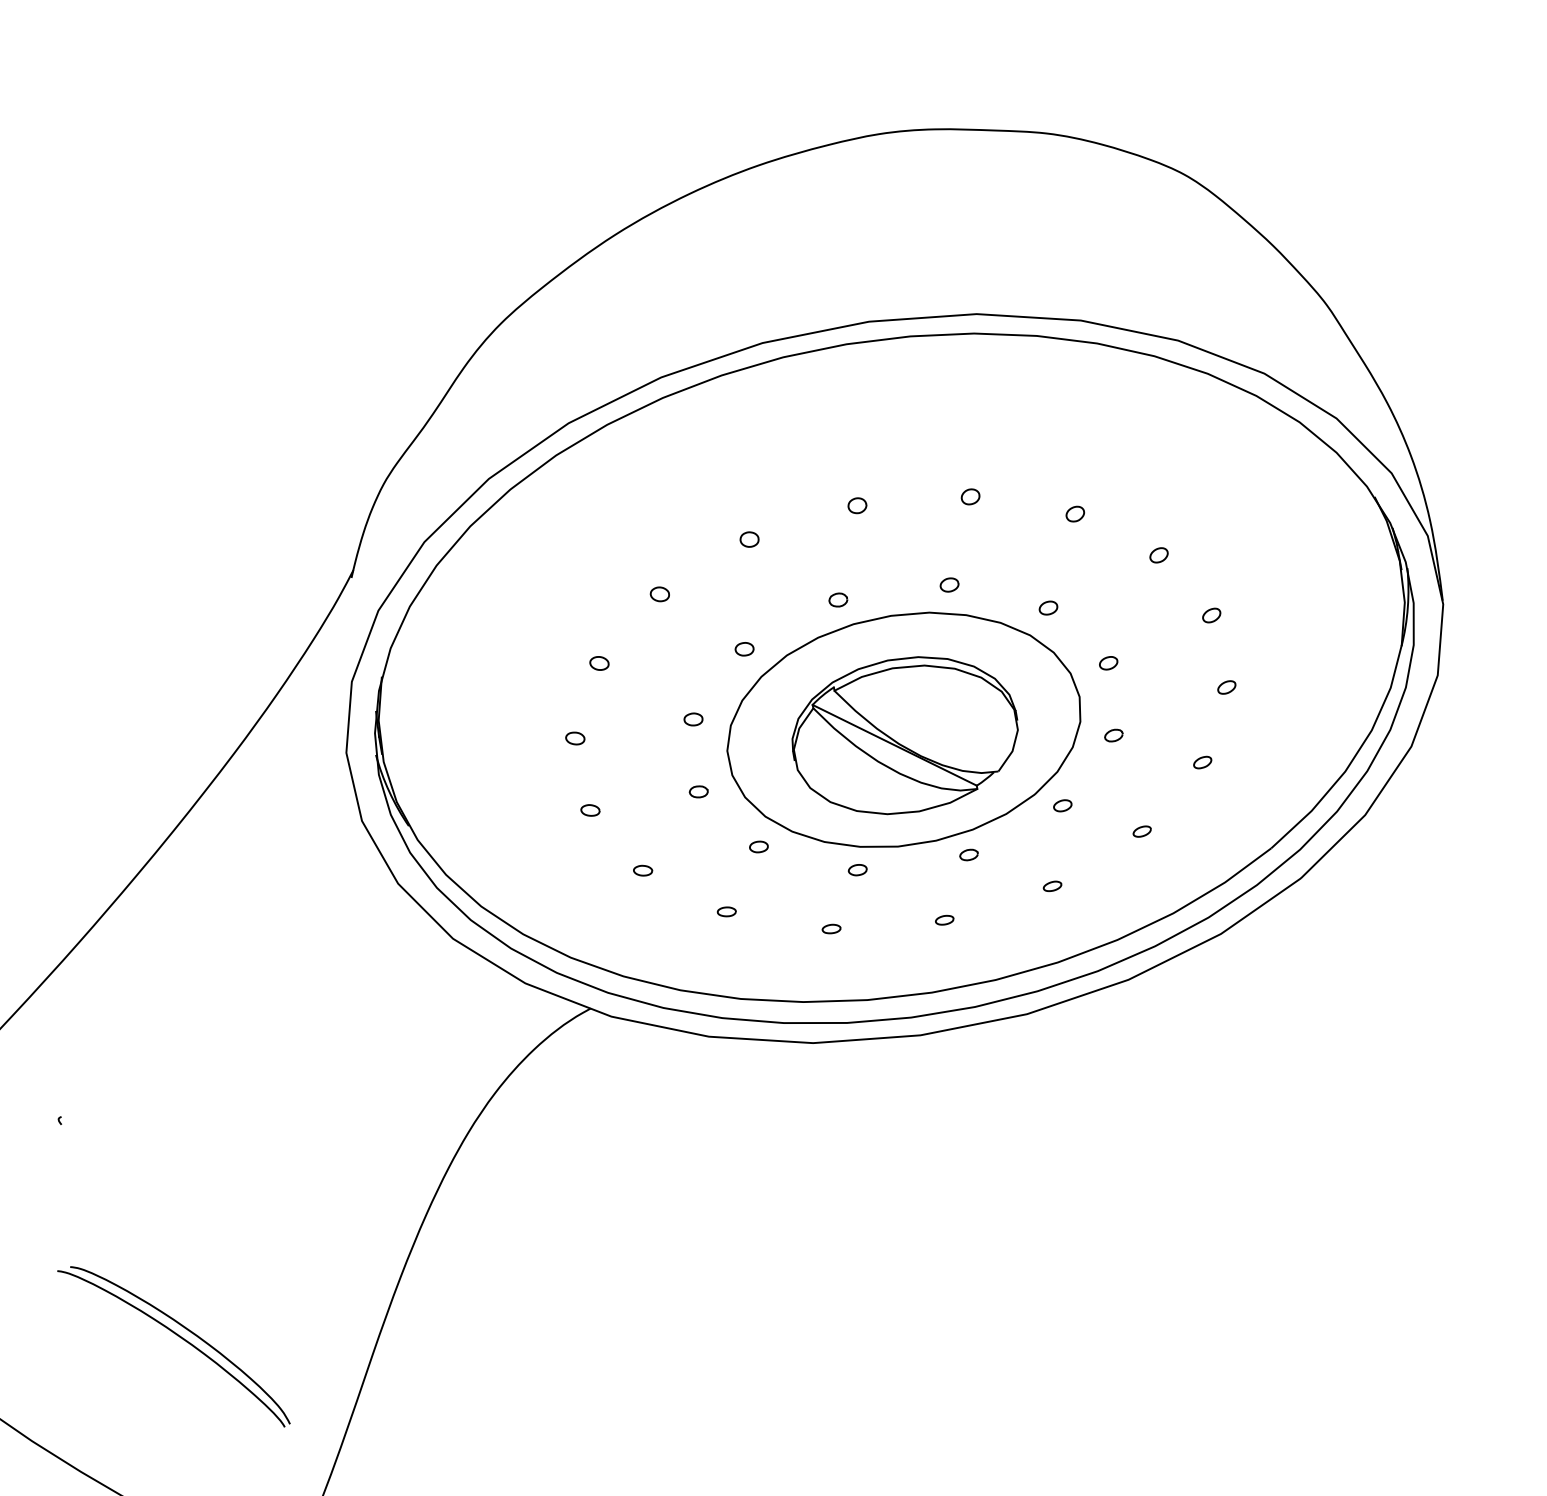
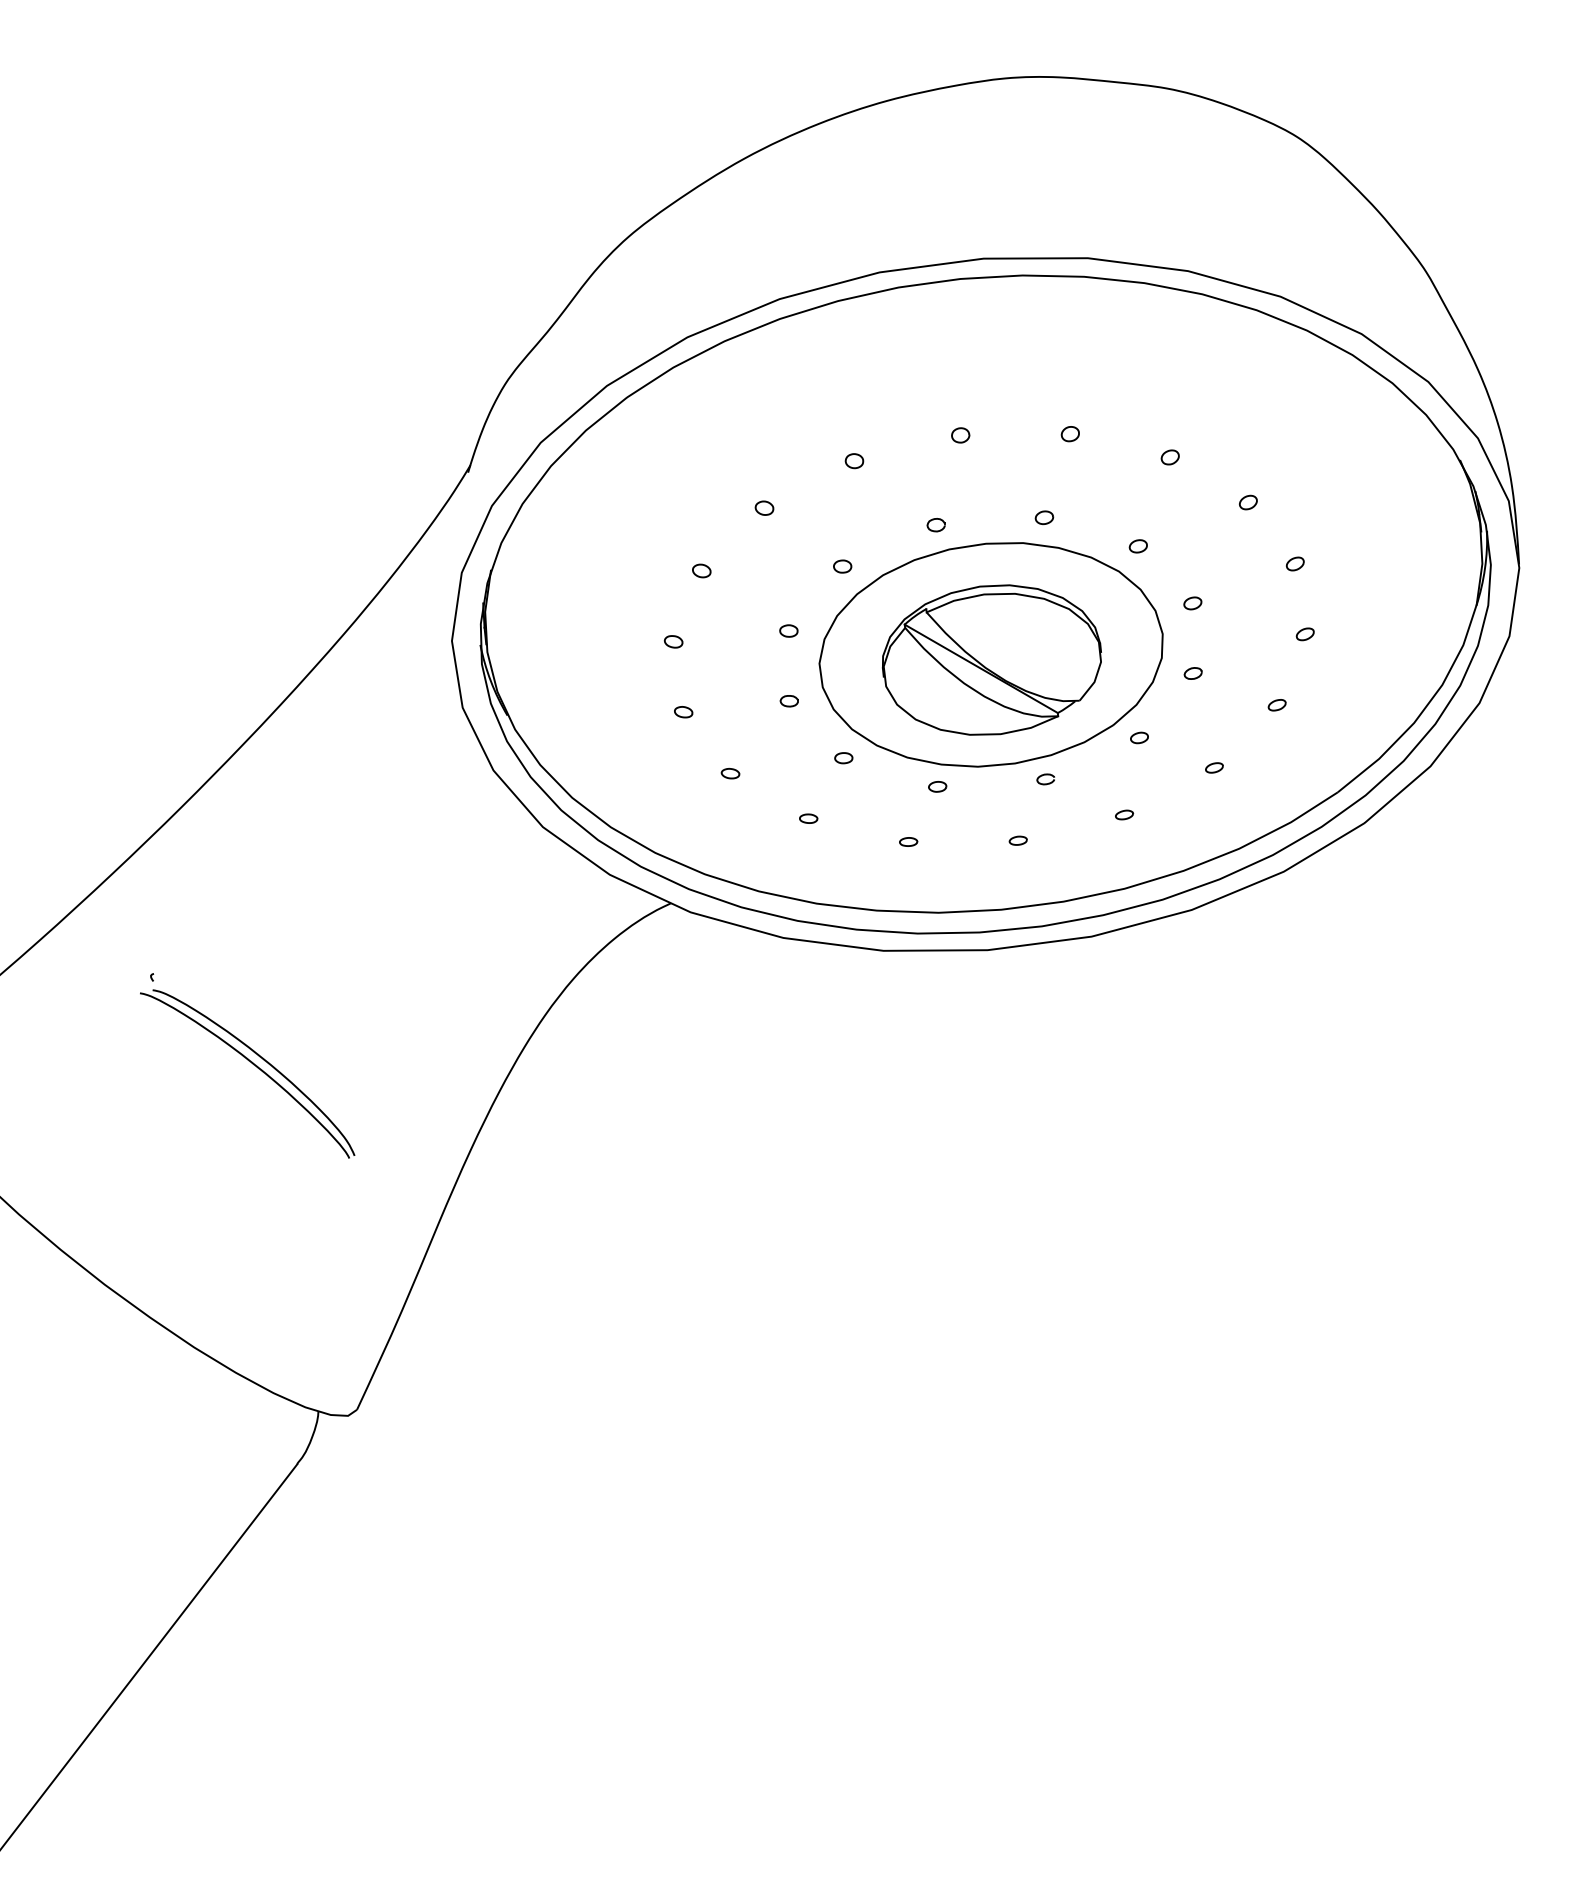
part: (179, 1337) -> (253, 1065), moved

